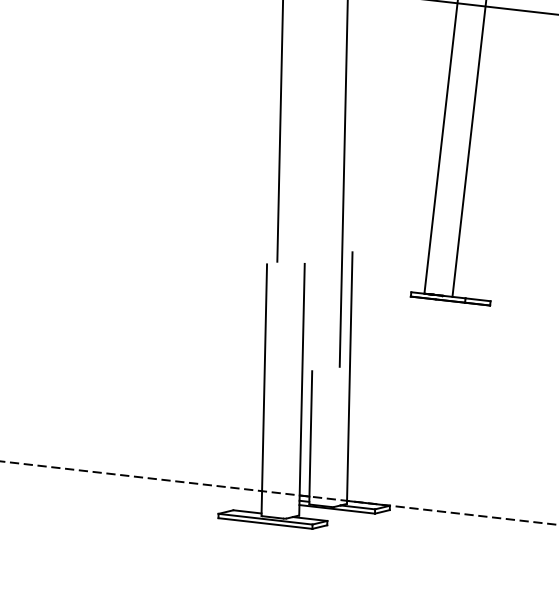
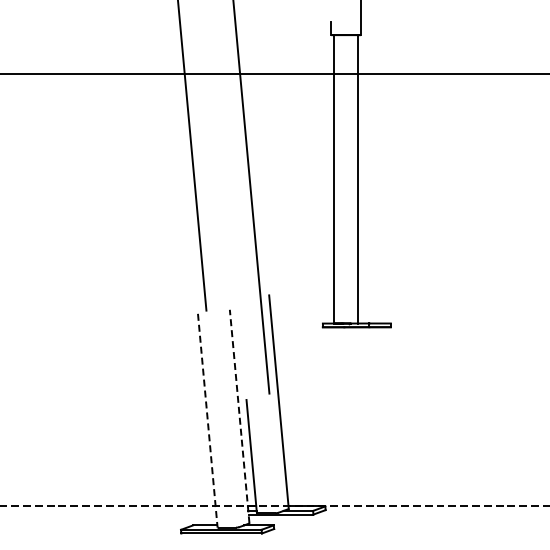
line: (301, 389) -> (239, 416), solid -> dashed
line: (263, 391) -> (207, 421), solid -> dashed

